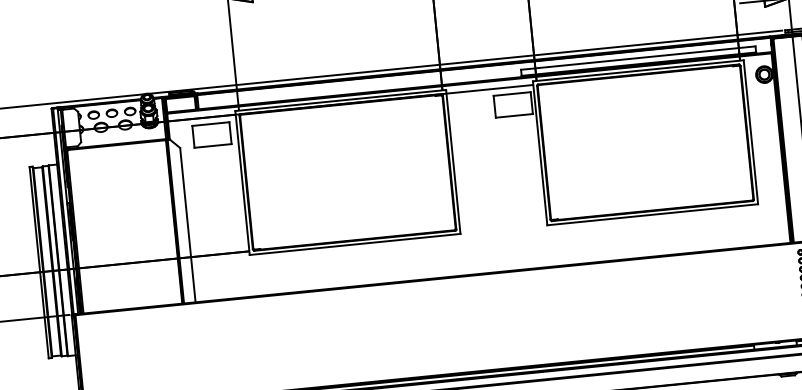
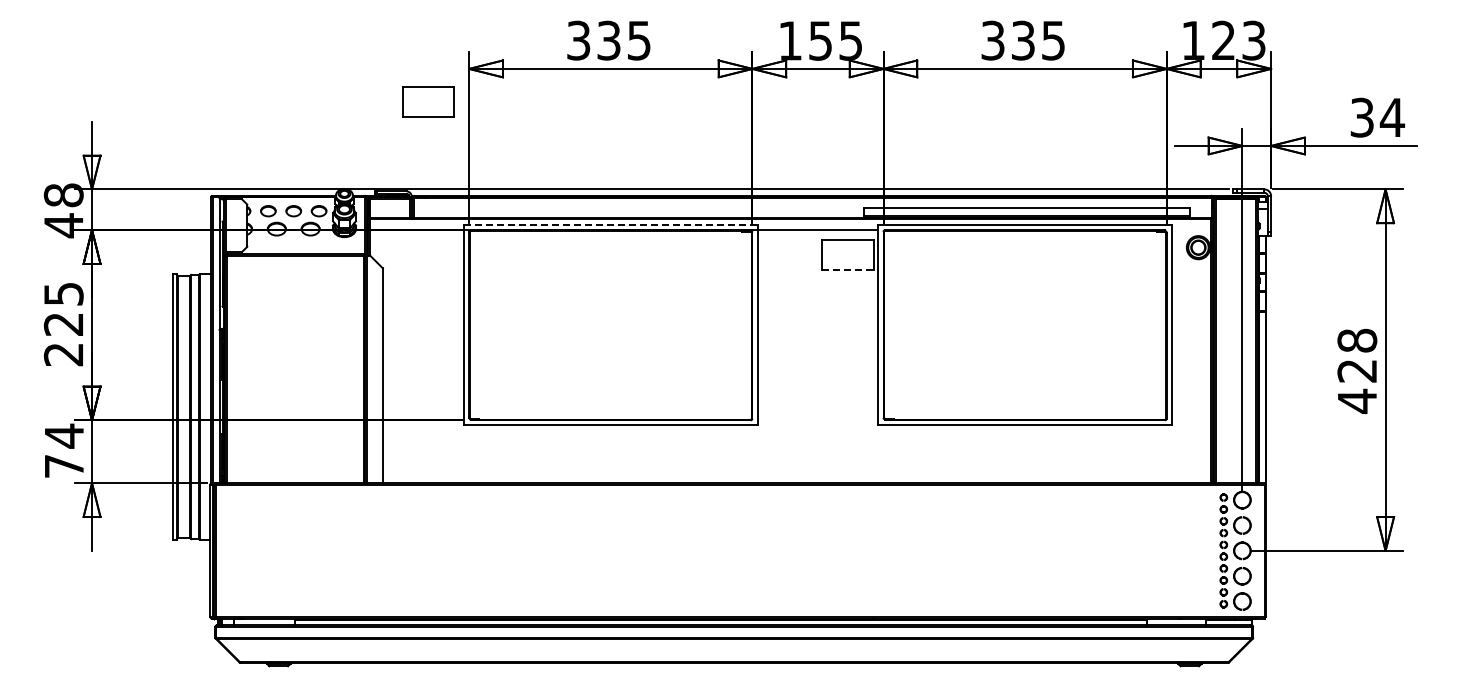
line: (340, 100) -> (610, 225), solid -> dashed
line: (514, 116) -> (848, 270), solid -> dashed
part: (211, 134) -> (428, 101), moved

